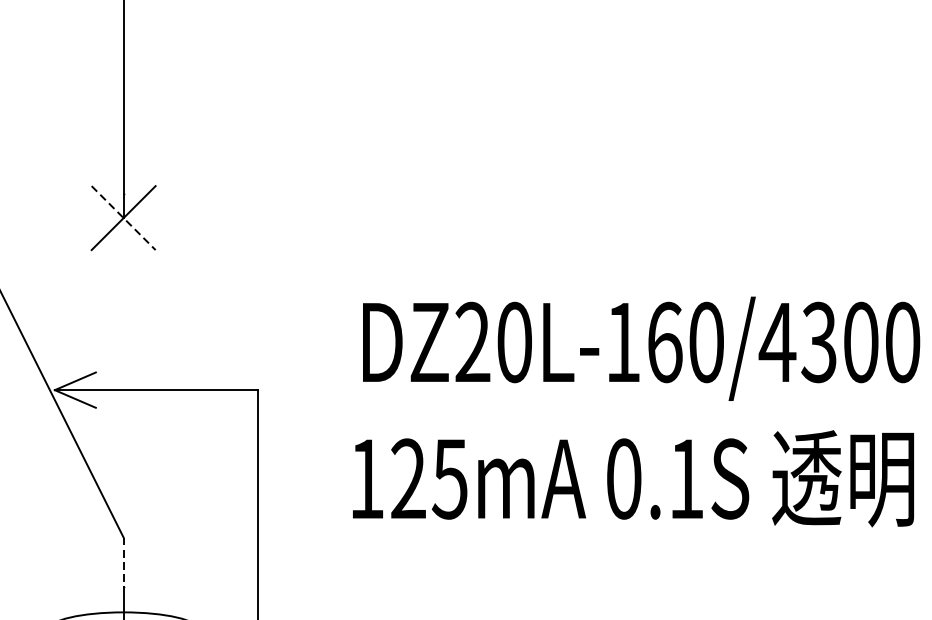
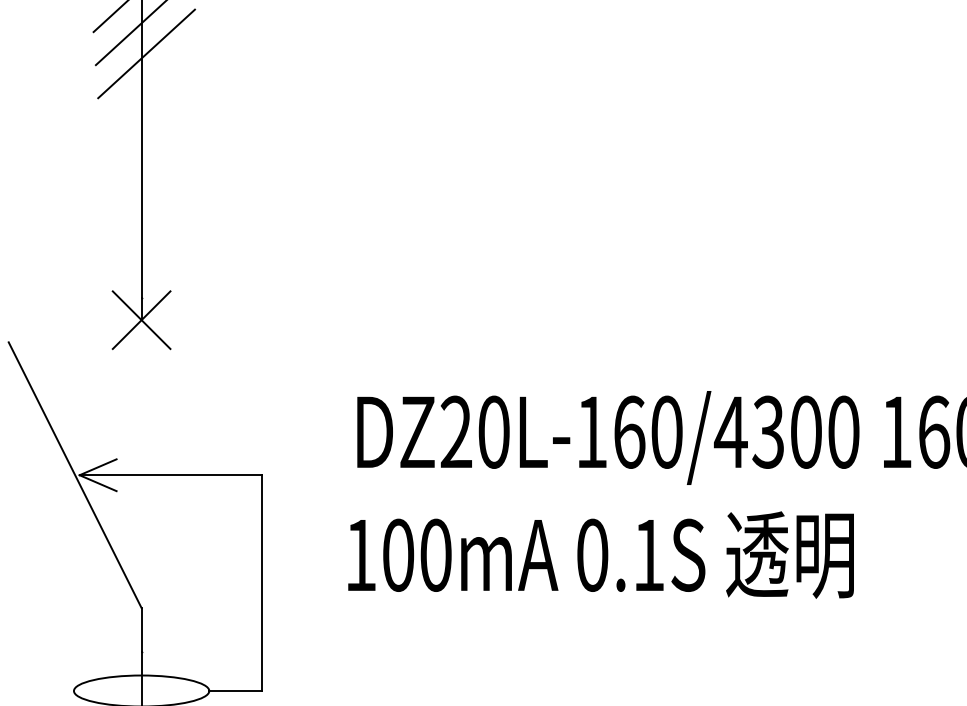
line: (123, 218) -> (141, 320), dashed -> solid
text: (428, 478) -> (416, 554), 125mA -> 100mA
line: (123, 562) -> (141, 630), dashed -> solid

